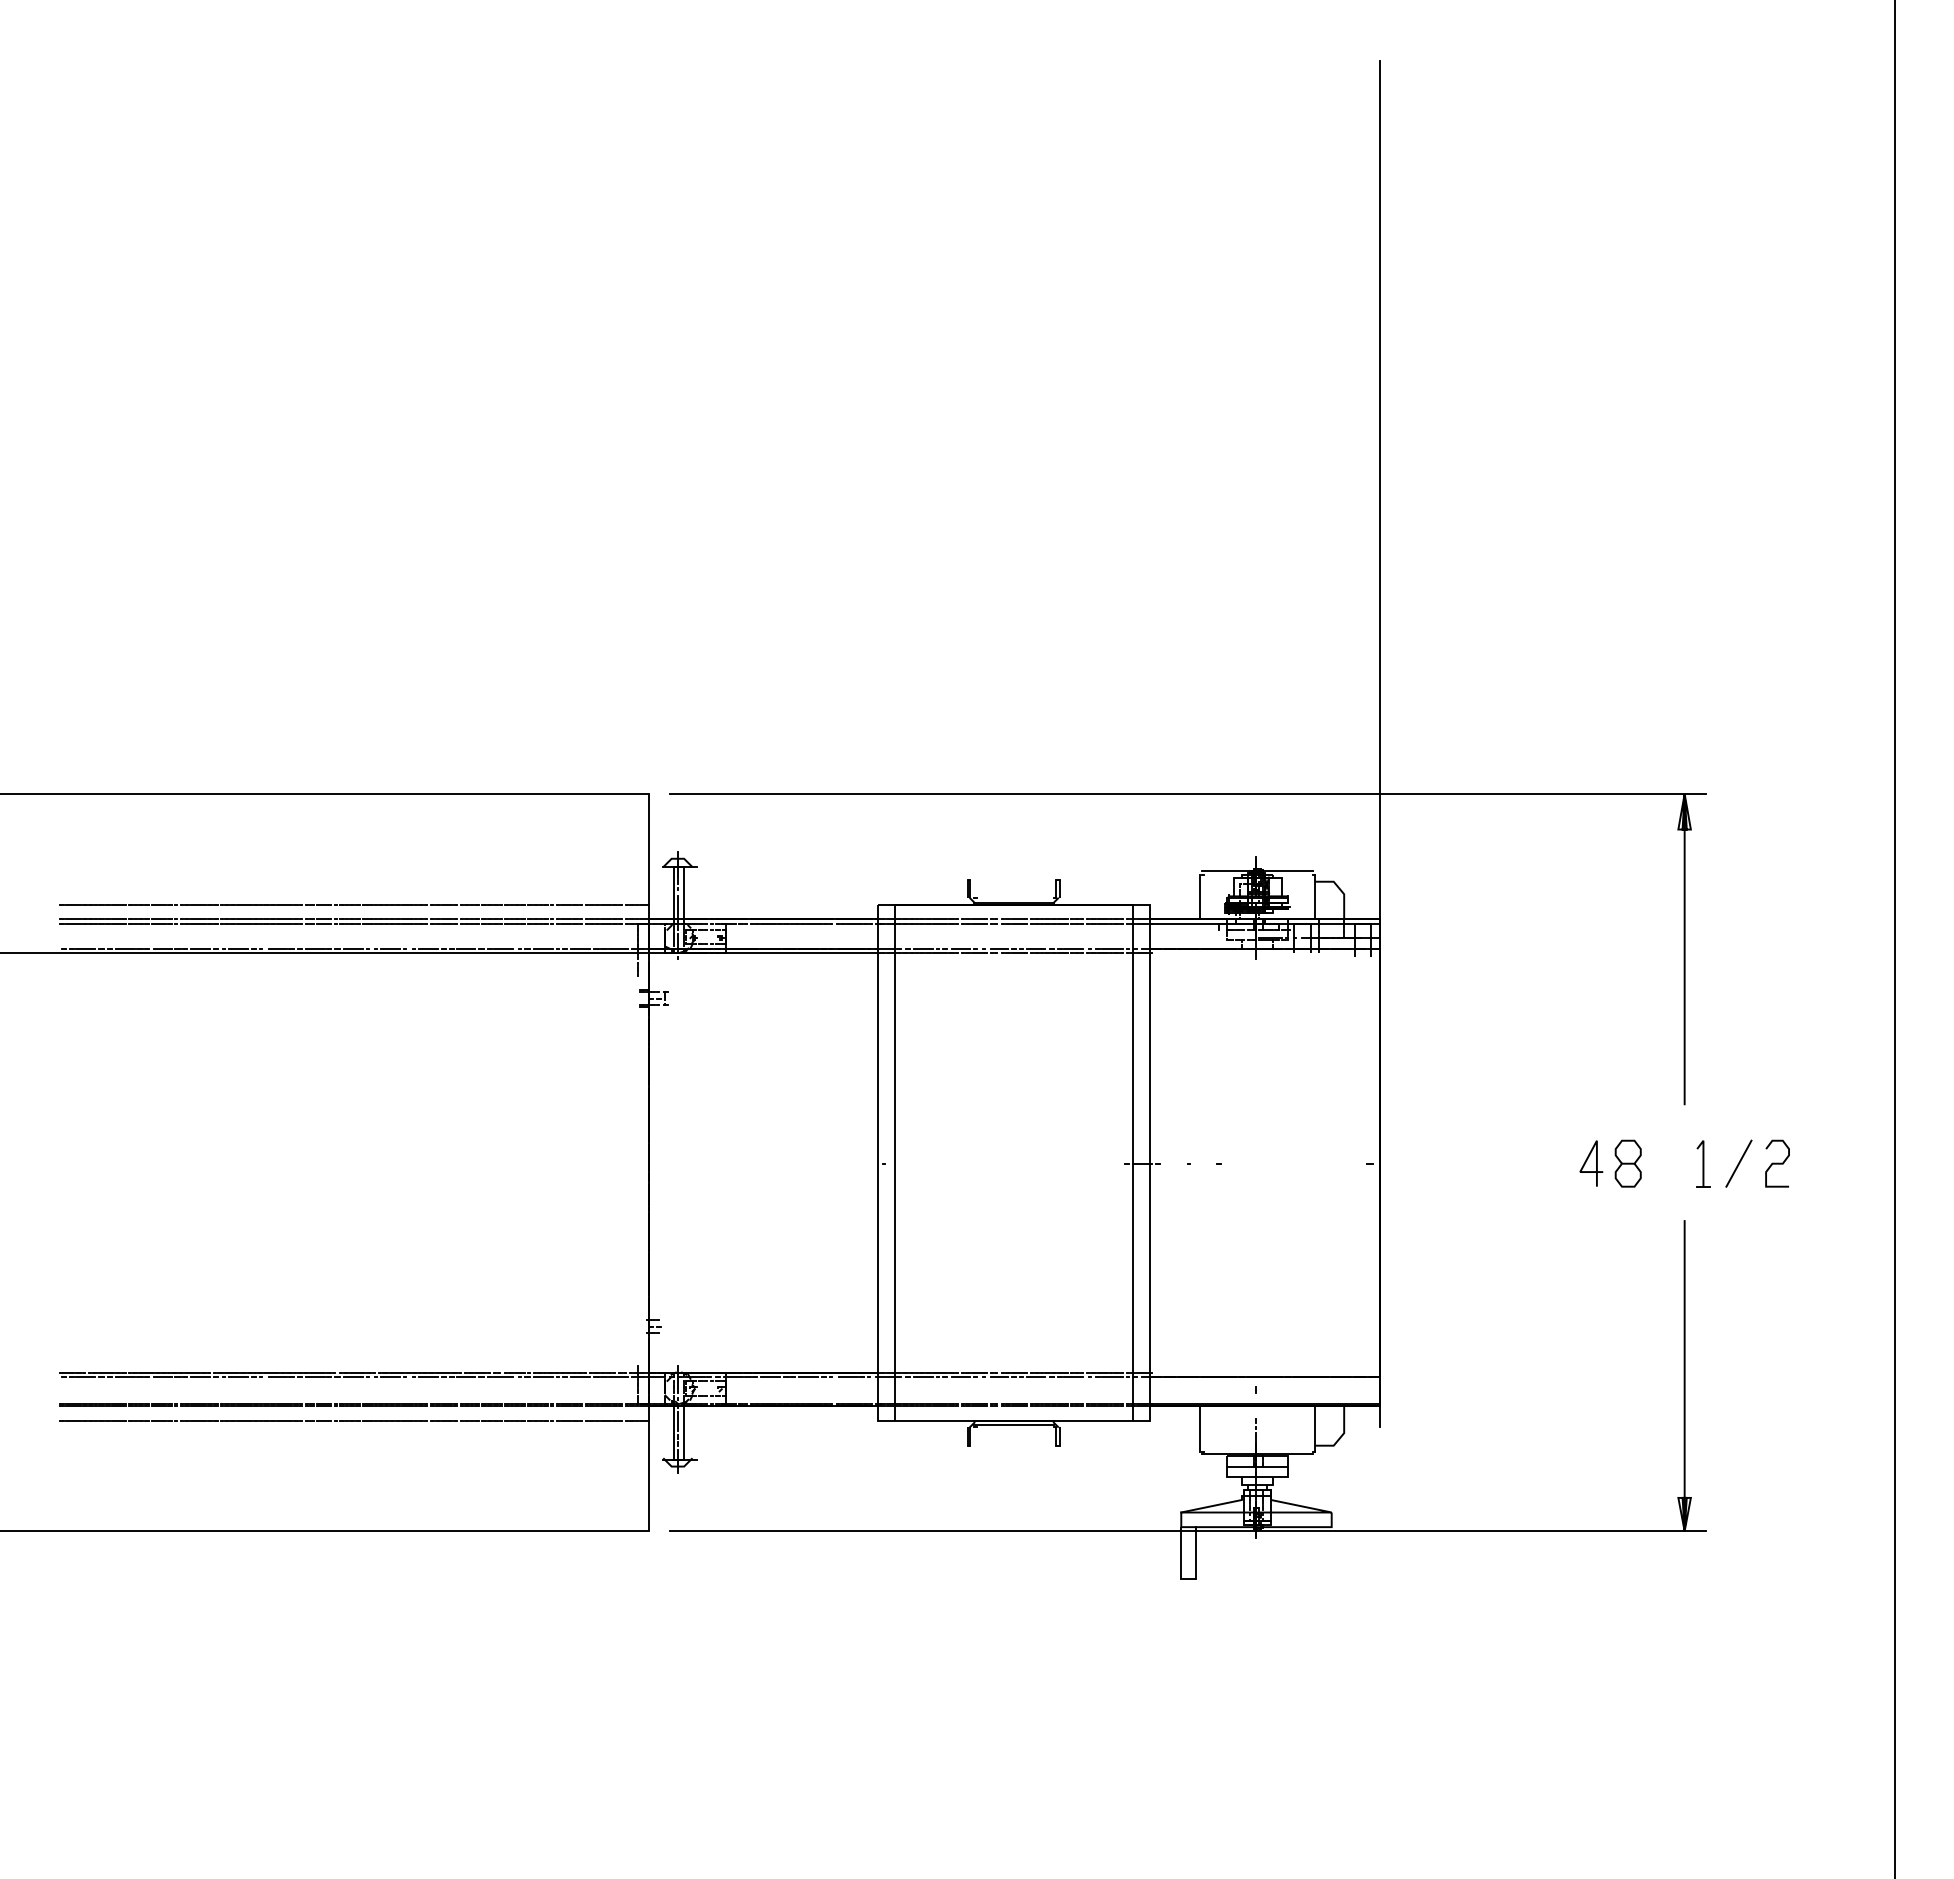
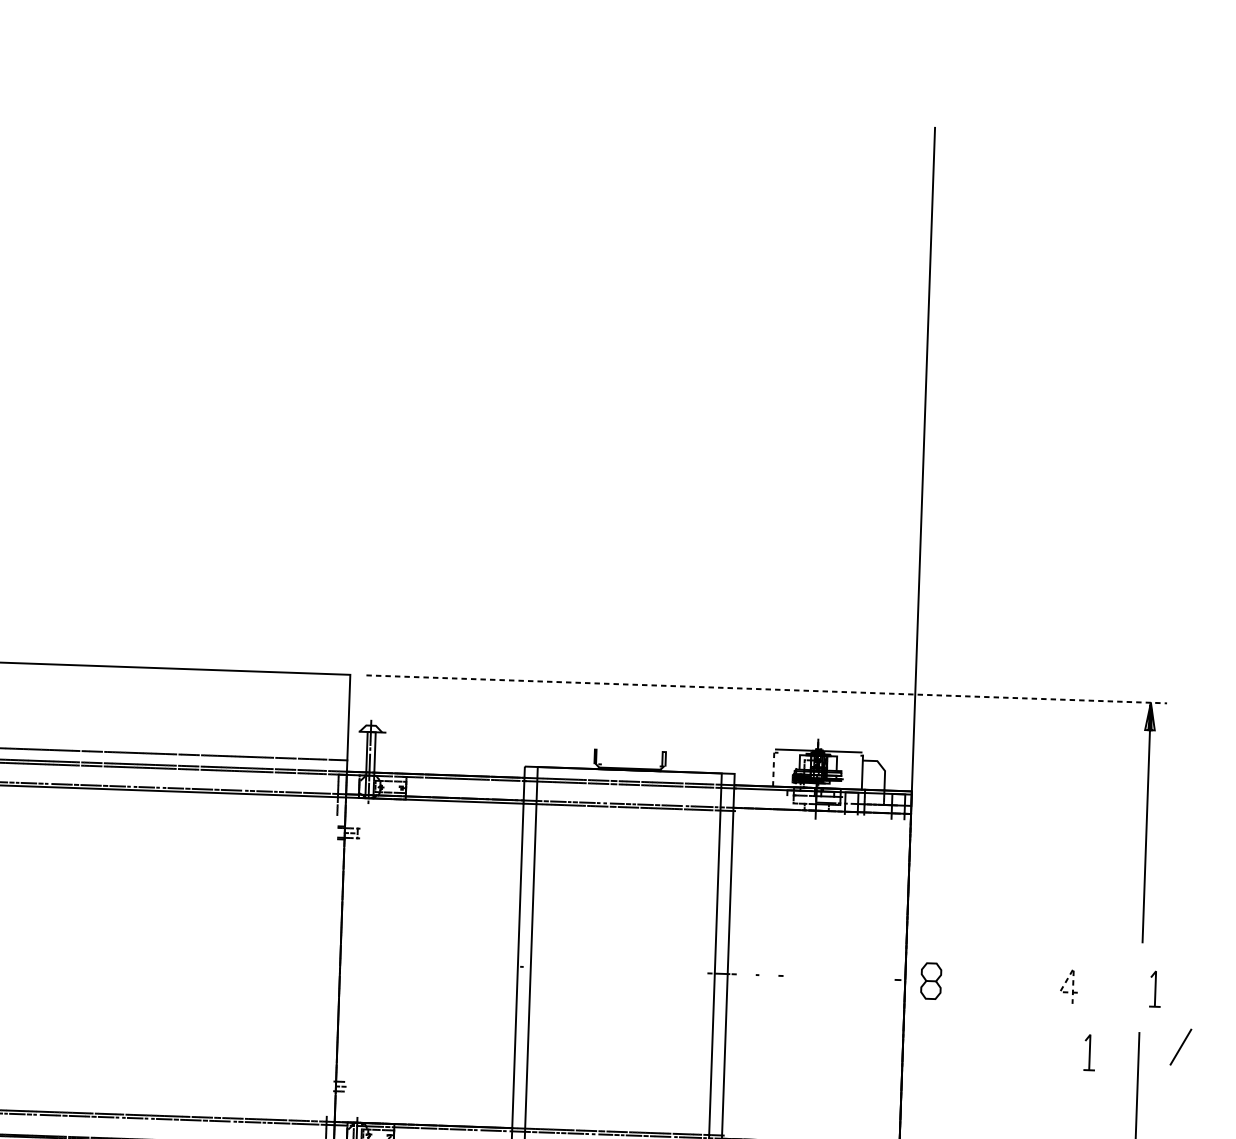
line: (1187, 794) -> (766, 689), solid -> dashed
line: (1200, 897) -> (773, 769), solid -> dashed
line: (1594, 1145) -> (1071, 971), solid -> dashed
curve: (1627, 1163) -> (930, 980), moved
line: (1738, 1163) -> (1180, 1046), moved
curve: (1777, 1163) -> (1212, 990), removed
part: (1621, 1248) -> (1089, 1052), added

